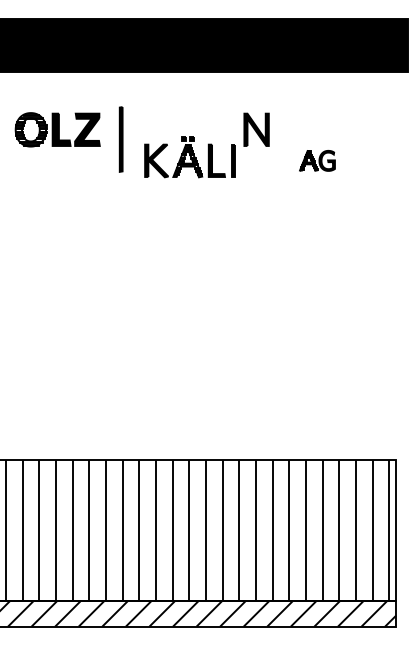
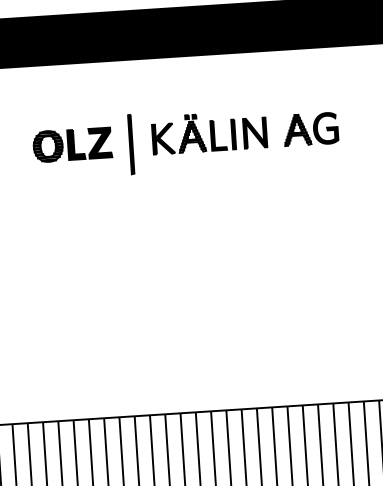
part: (57, 129) -> (72, 144), moved
part: (256, 129) -> (255, 132), moved
part: (120, 139) -> (130, 144), moved
part: (317, 160) -> (310, 129), size x1.67

